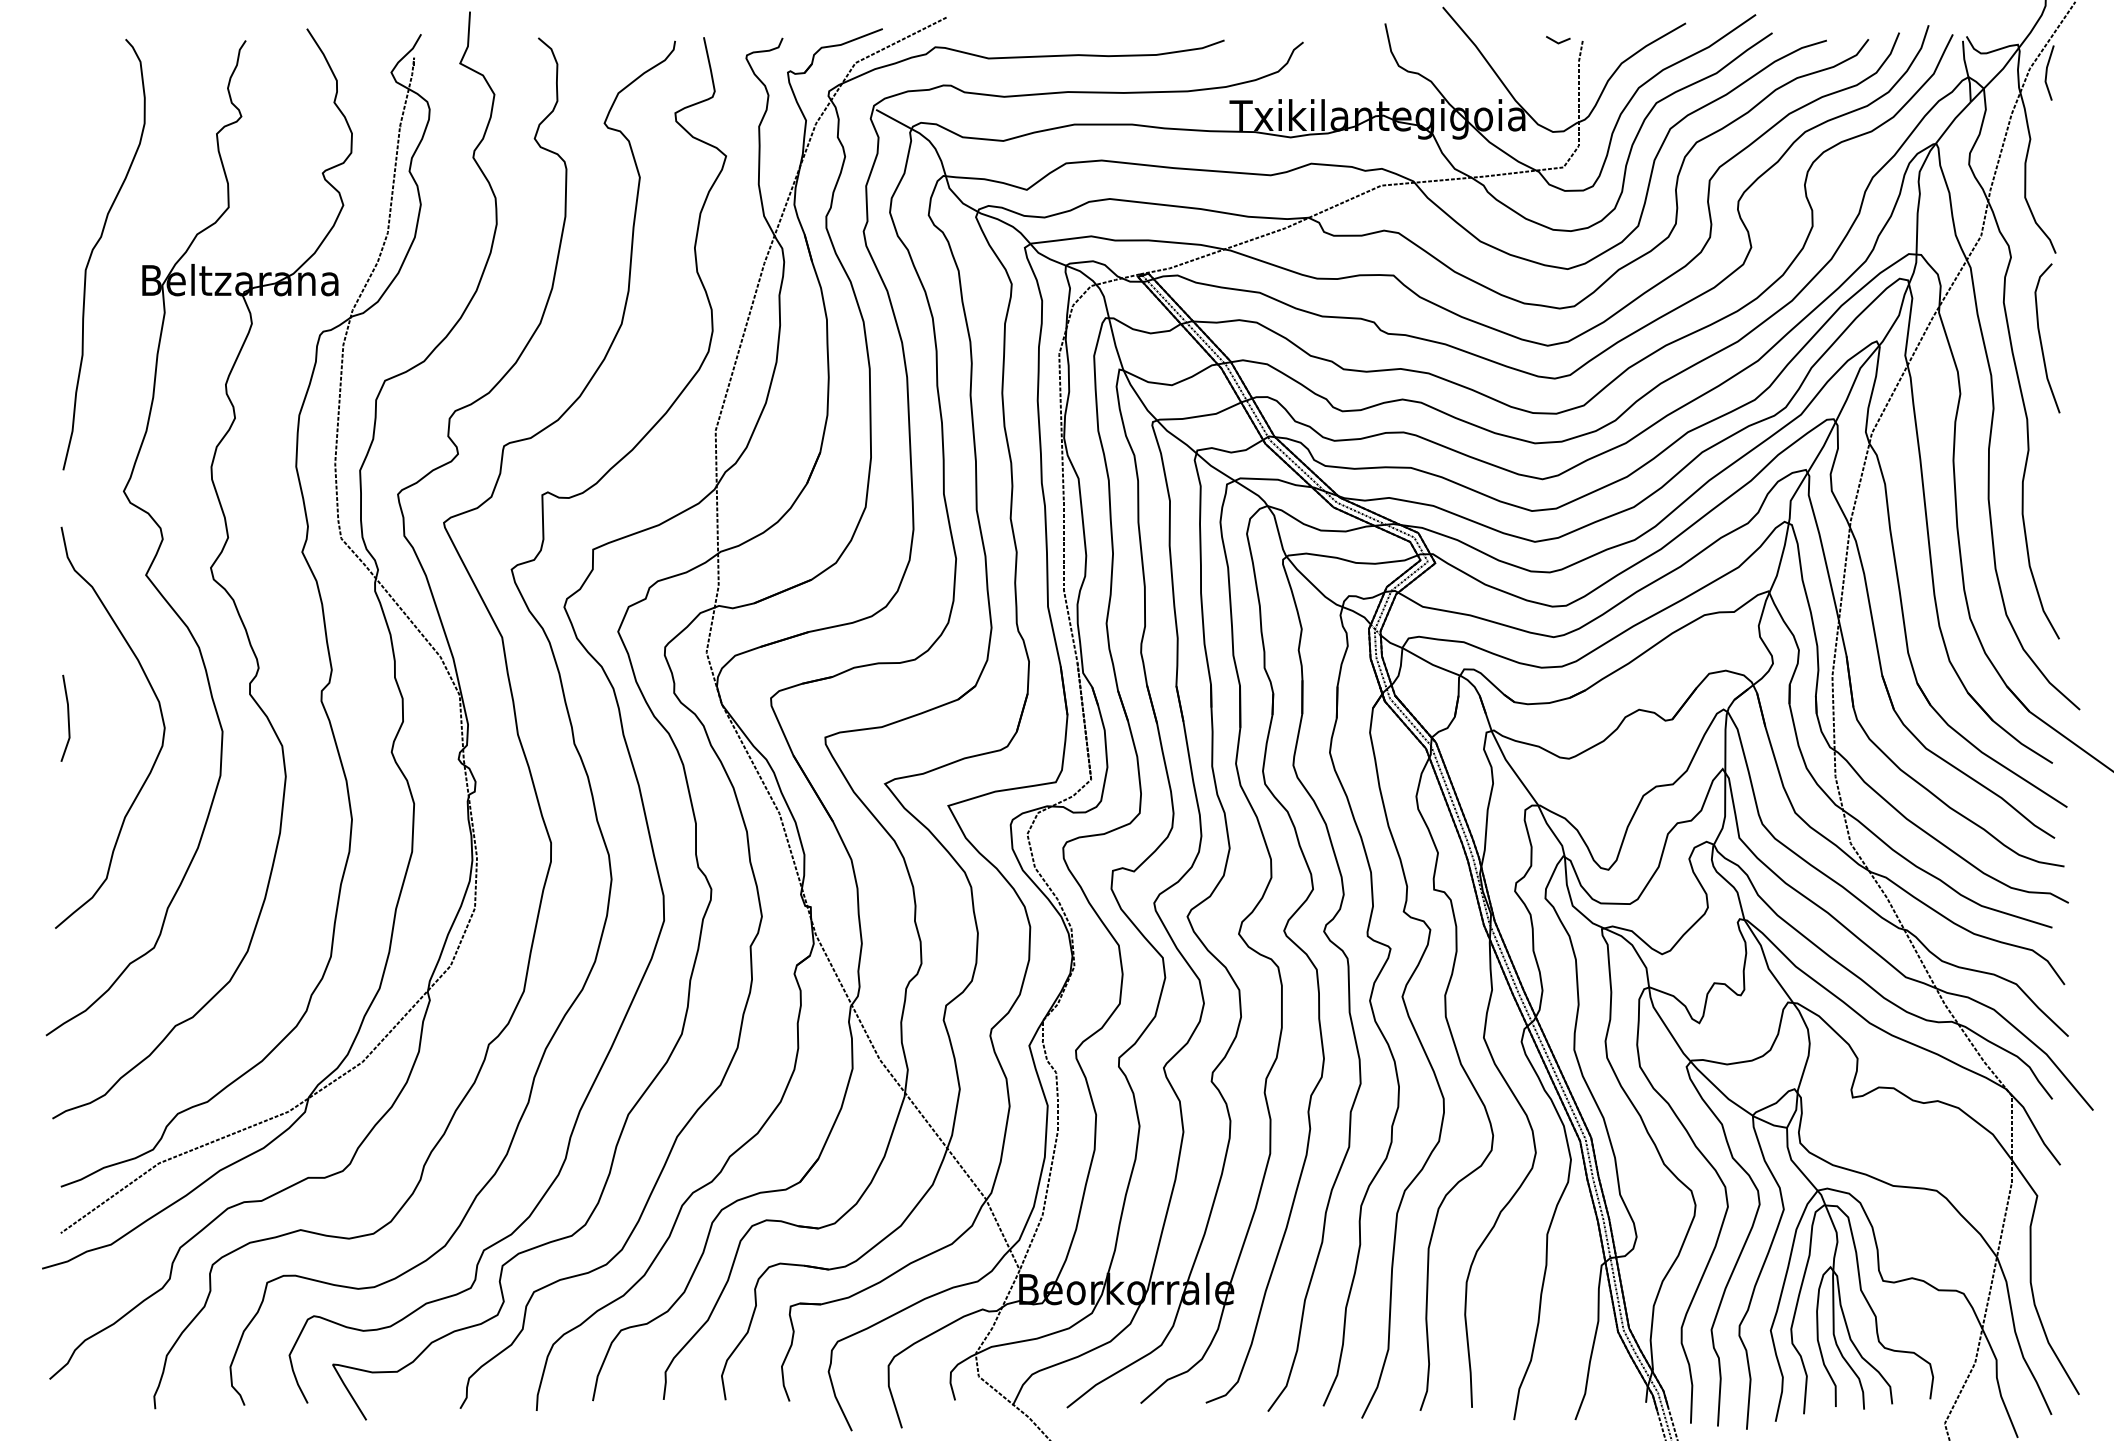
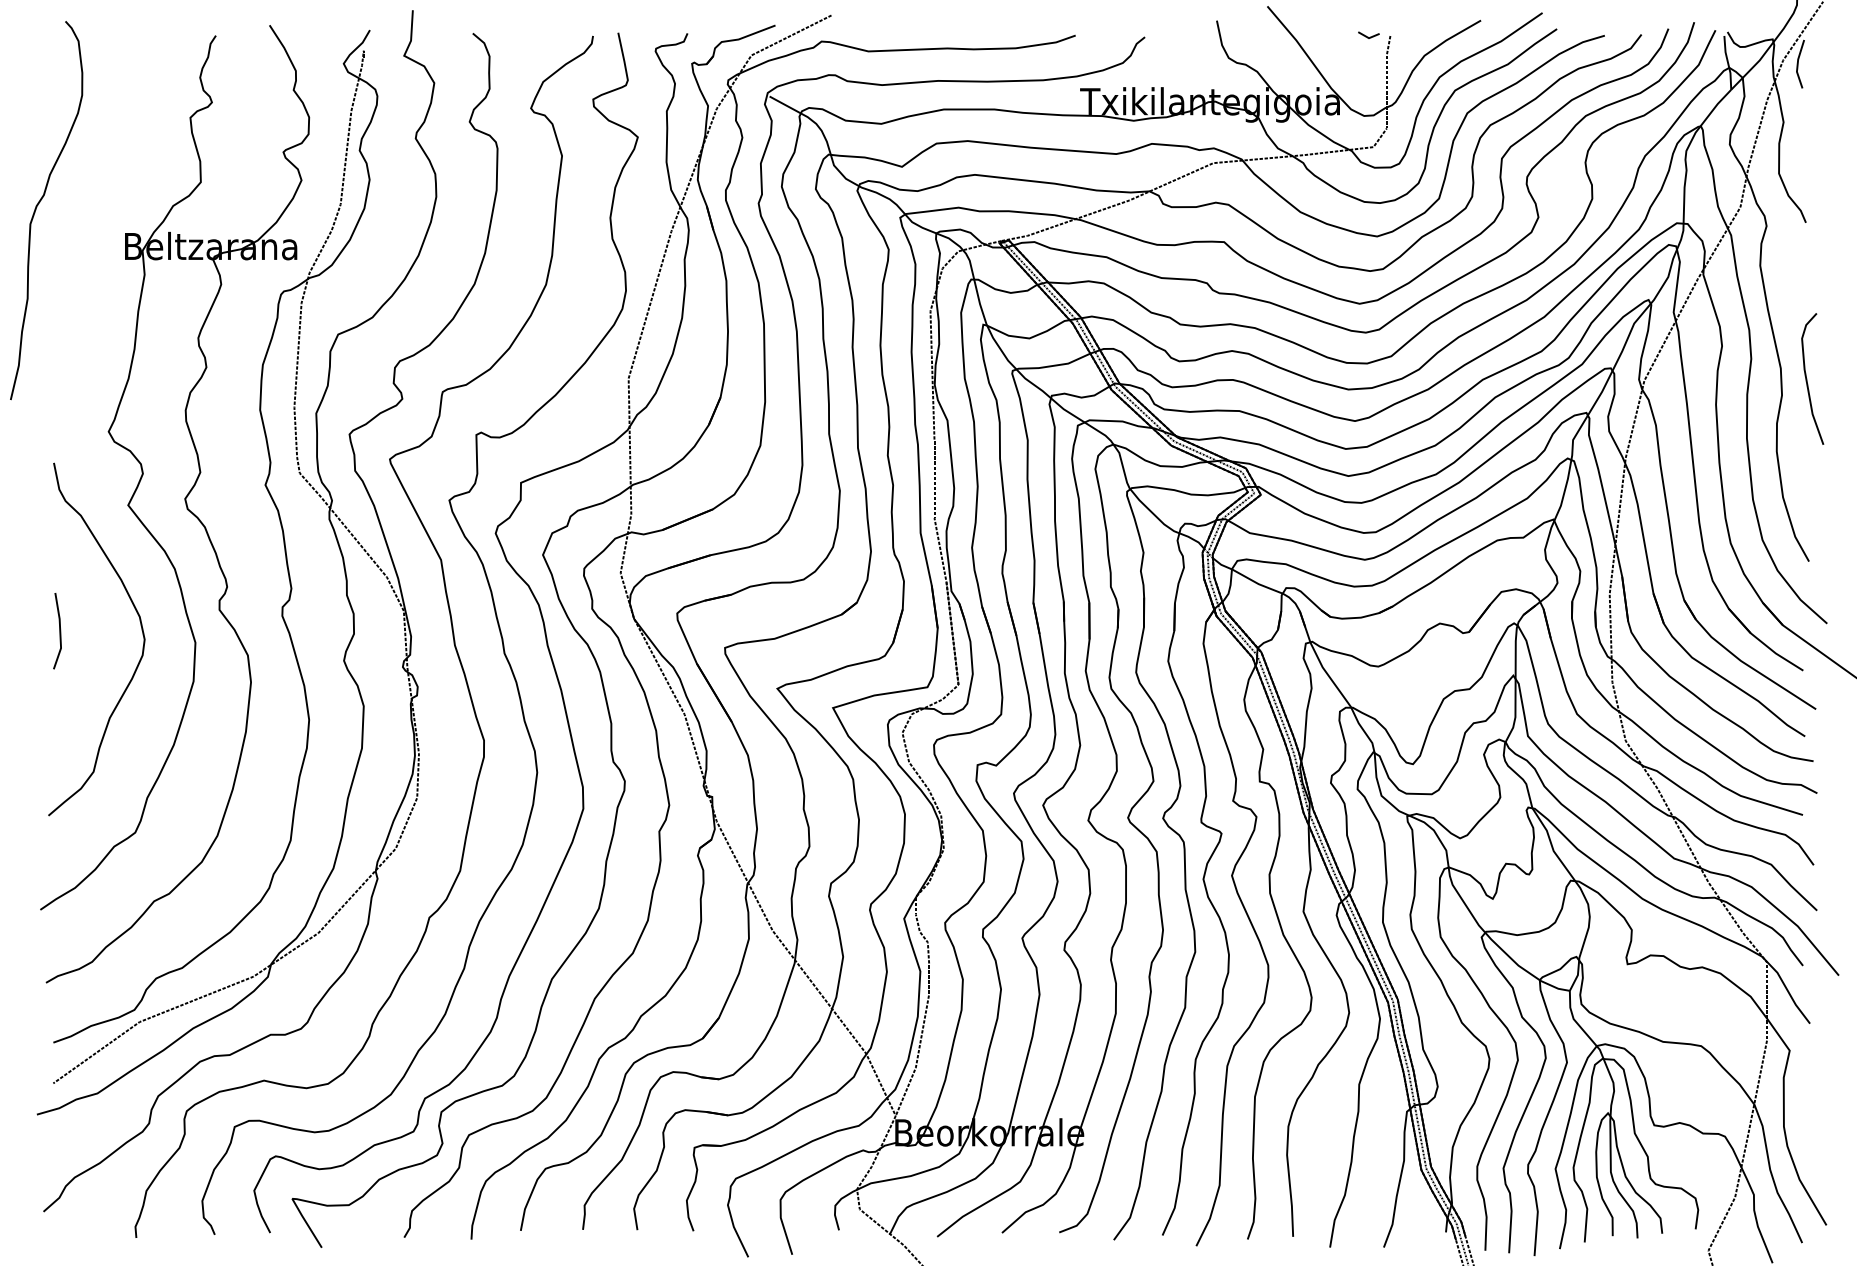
curve: (93, 251) -> (37, 207), moved
curve: (2041, 338) -> (1807, 379), moved

